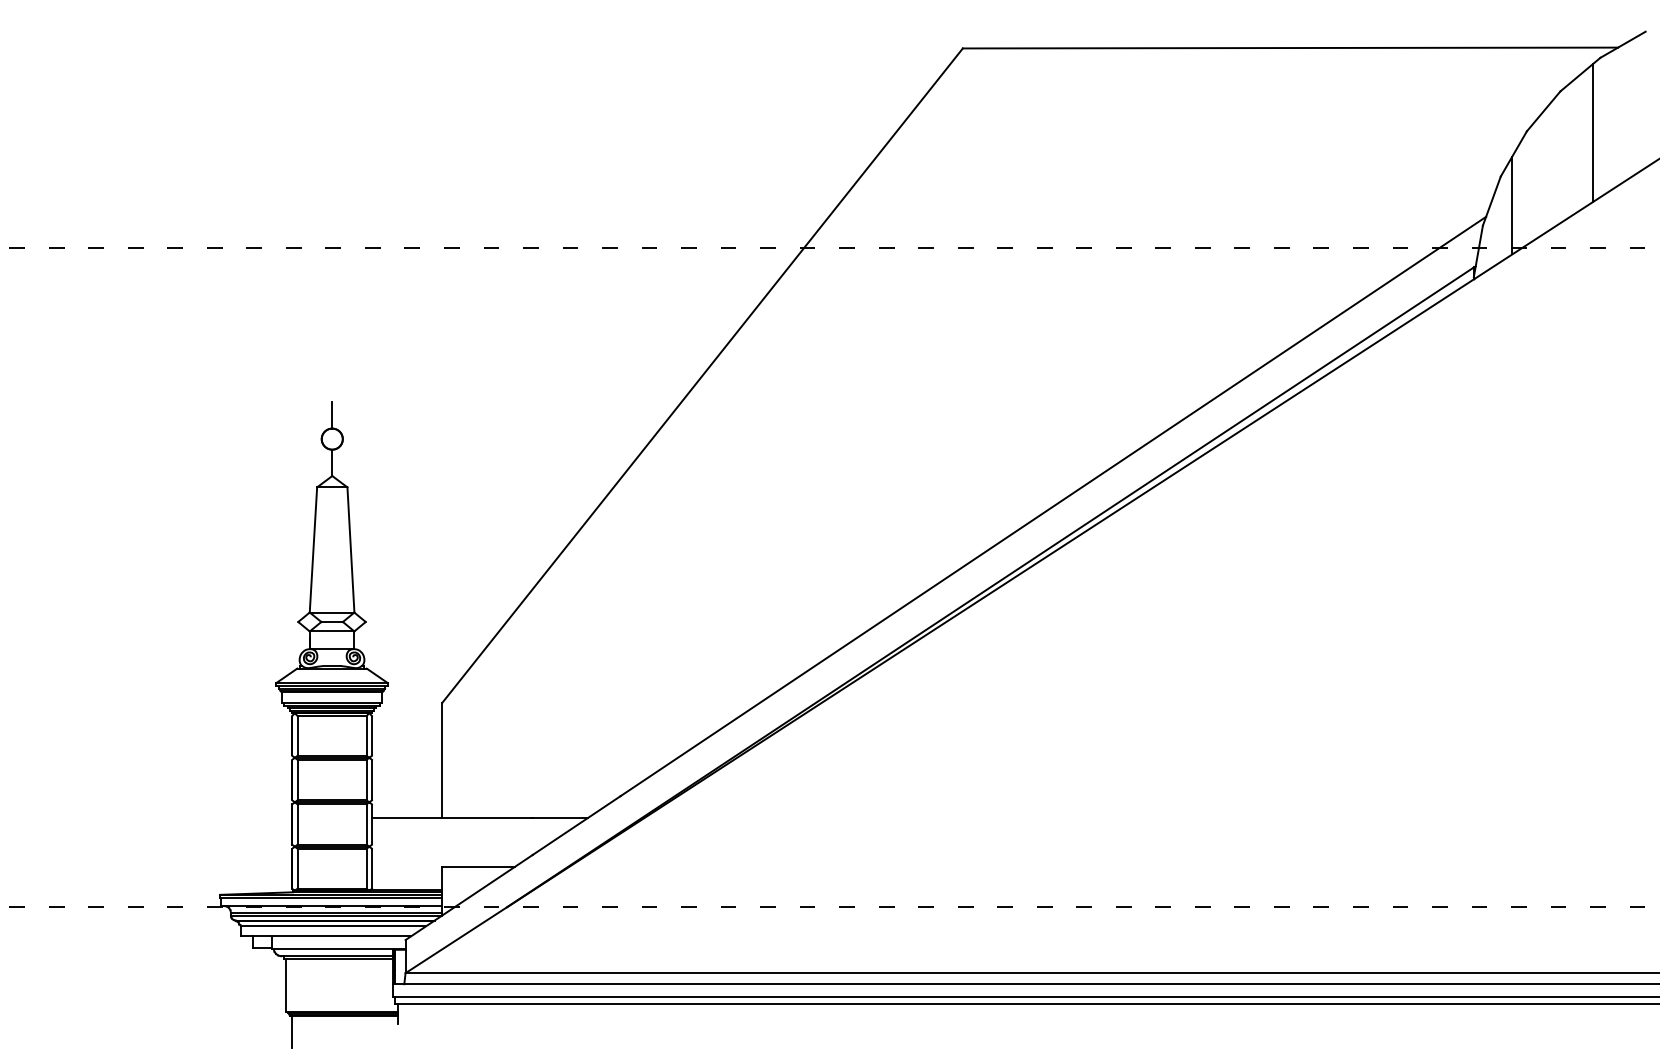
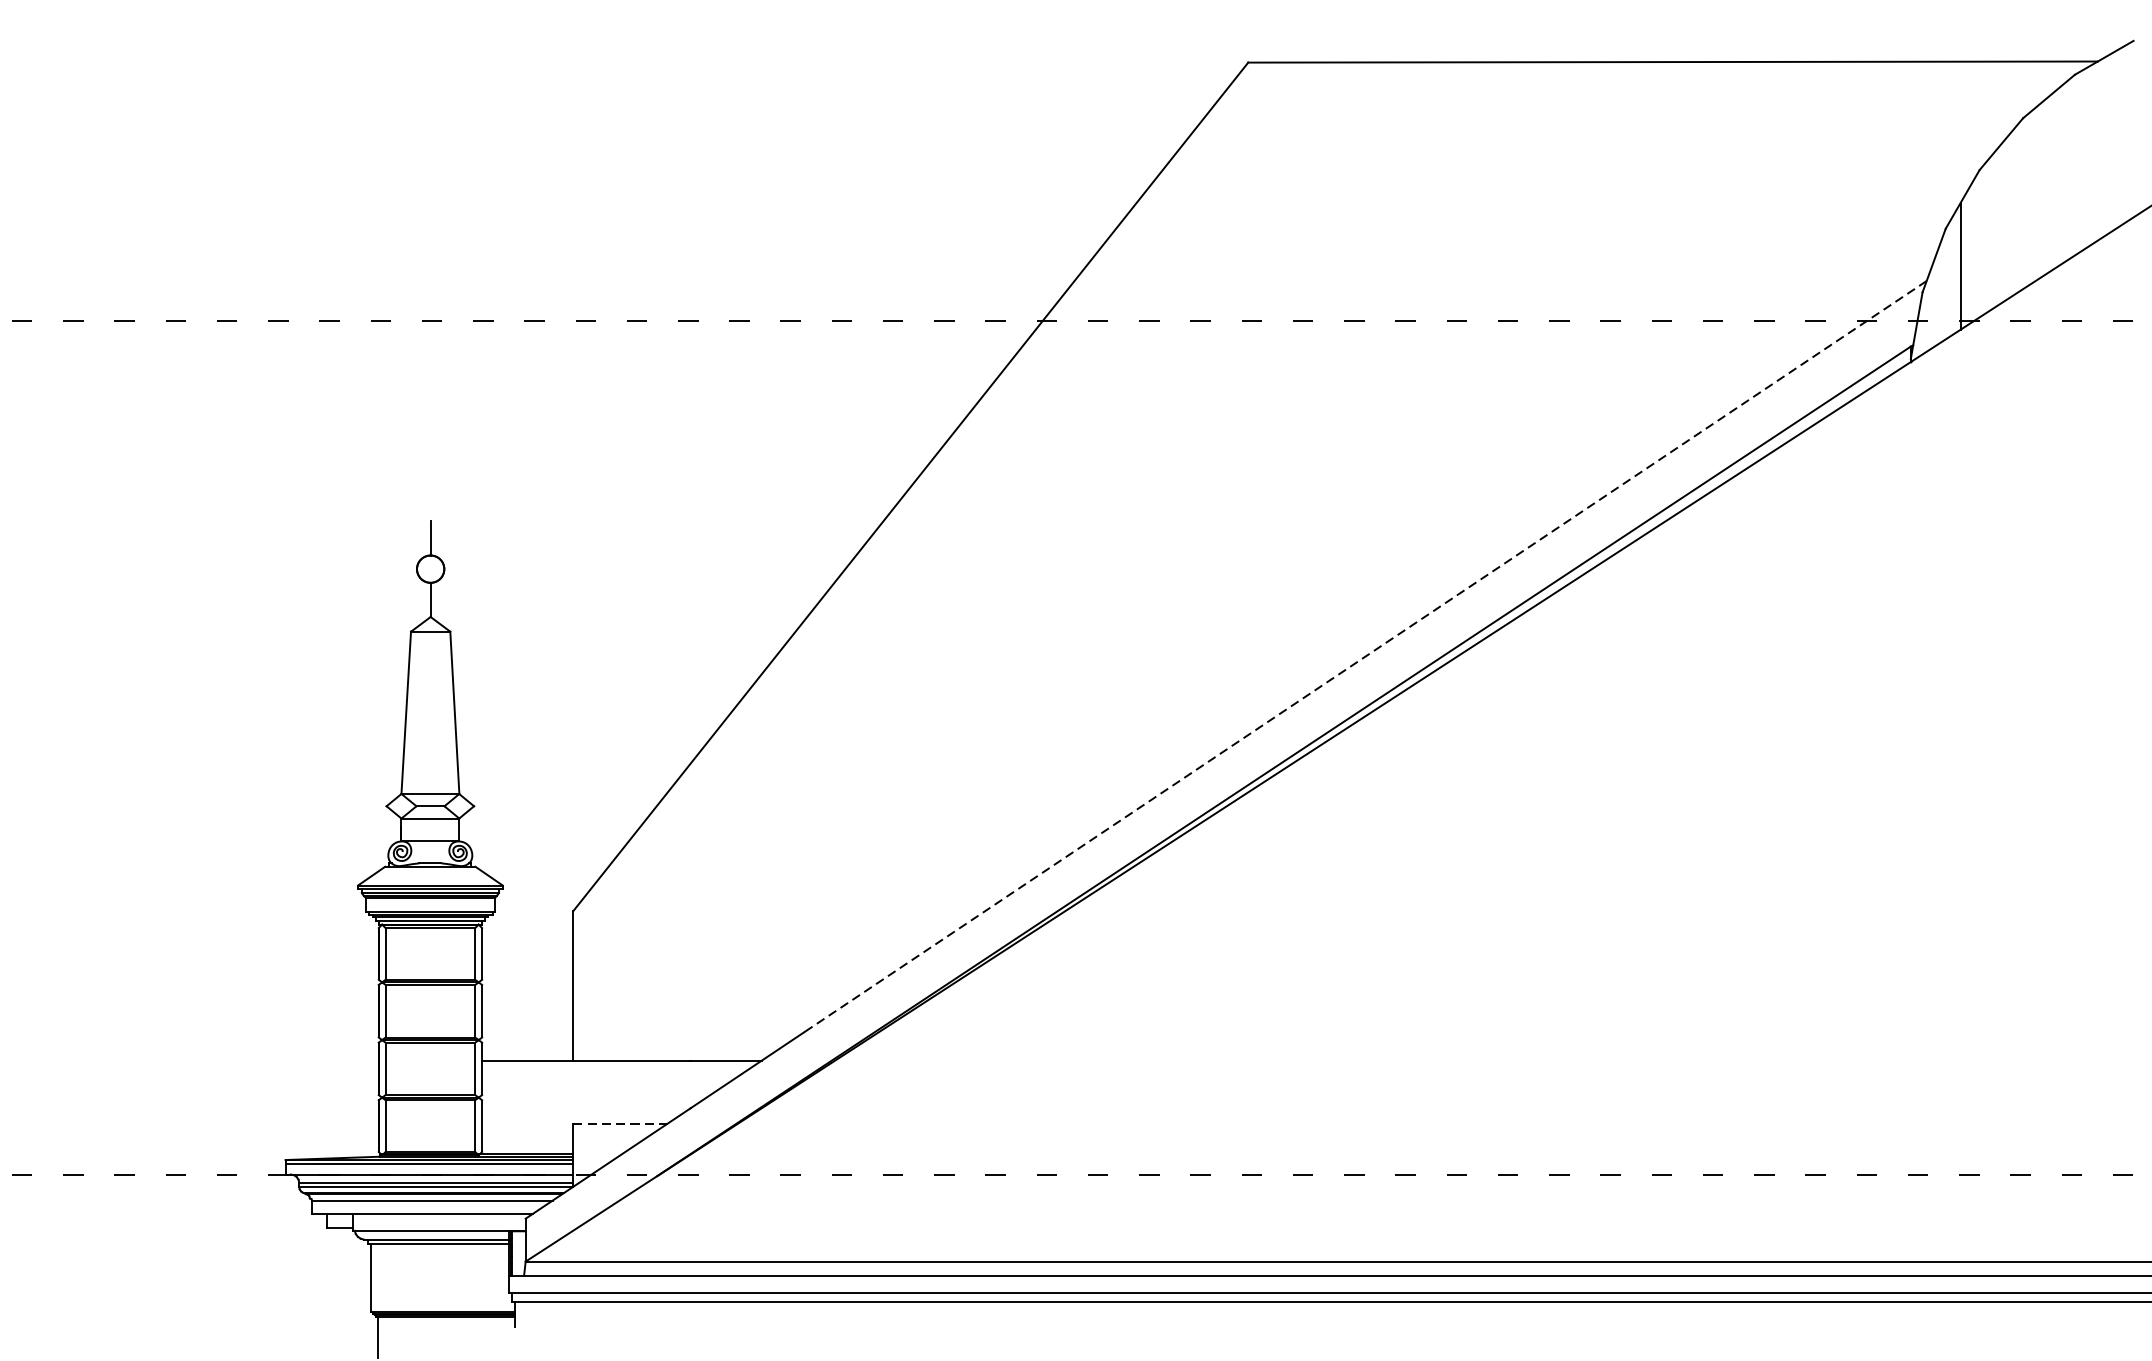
line: (1592, 133) -> (2064, 172), removed
line: (1053, 506) -> (1365, 656), solid -> dashed
line: (479, 866) -> (621, 1123), solid -> dashed

